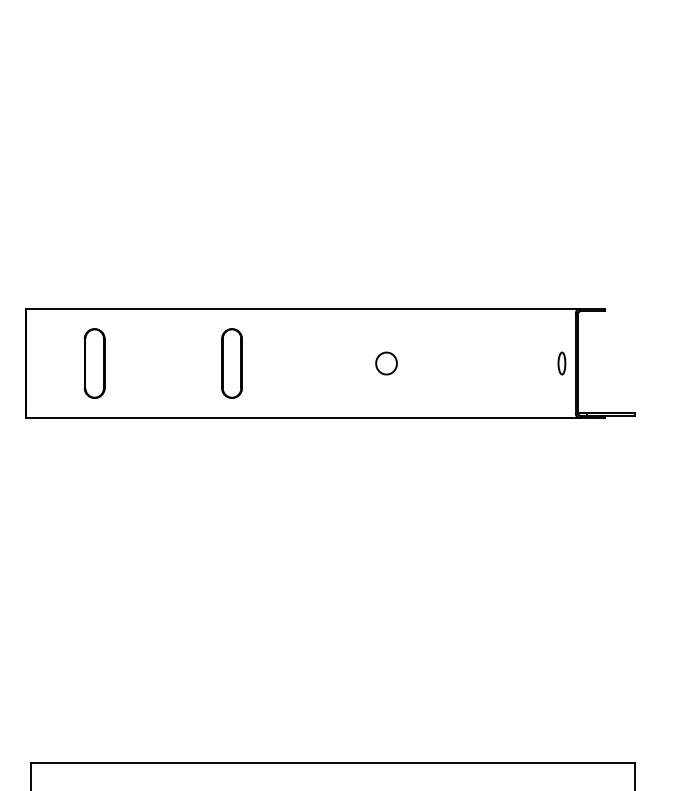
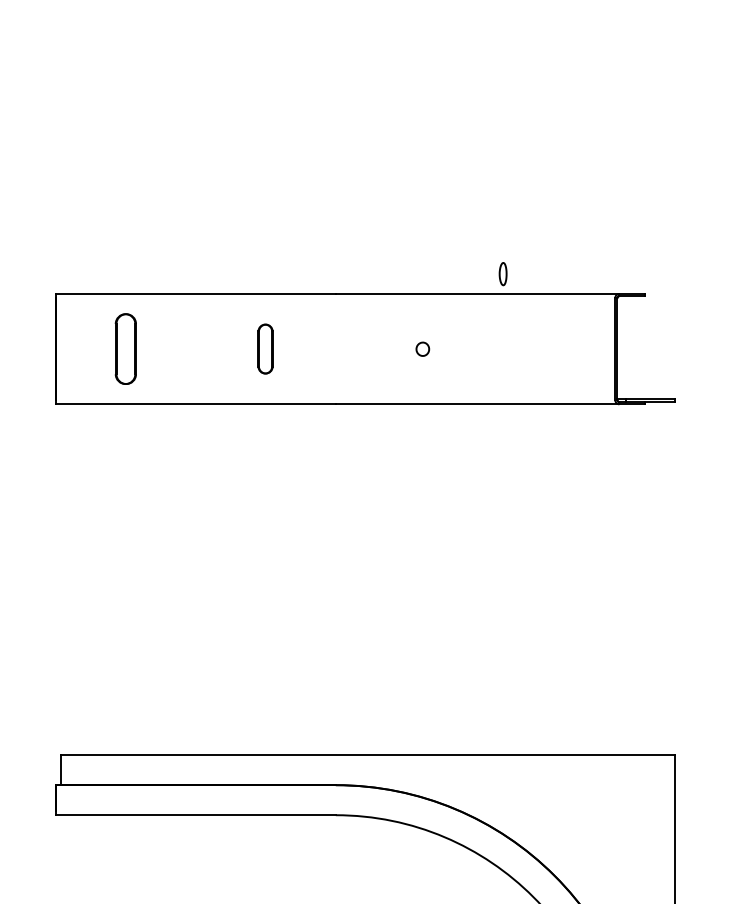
part: (231, 362) -> (265, 348), size x0.7
part: (386, 363) -> (422, 349), size x0.6
part: (561, 363) -> (502, 274), moved

